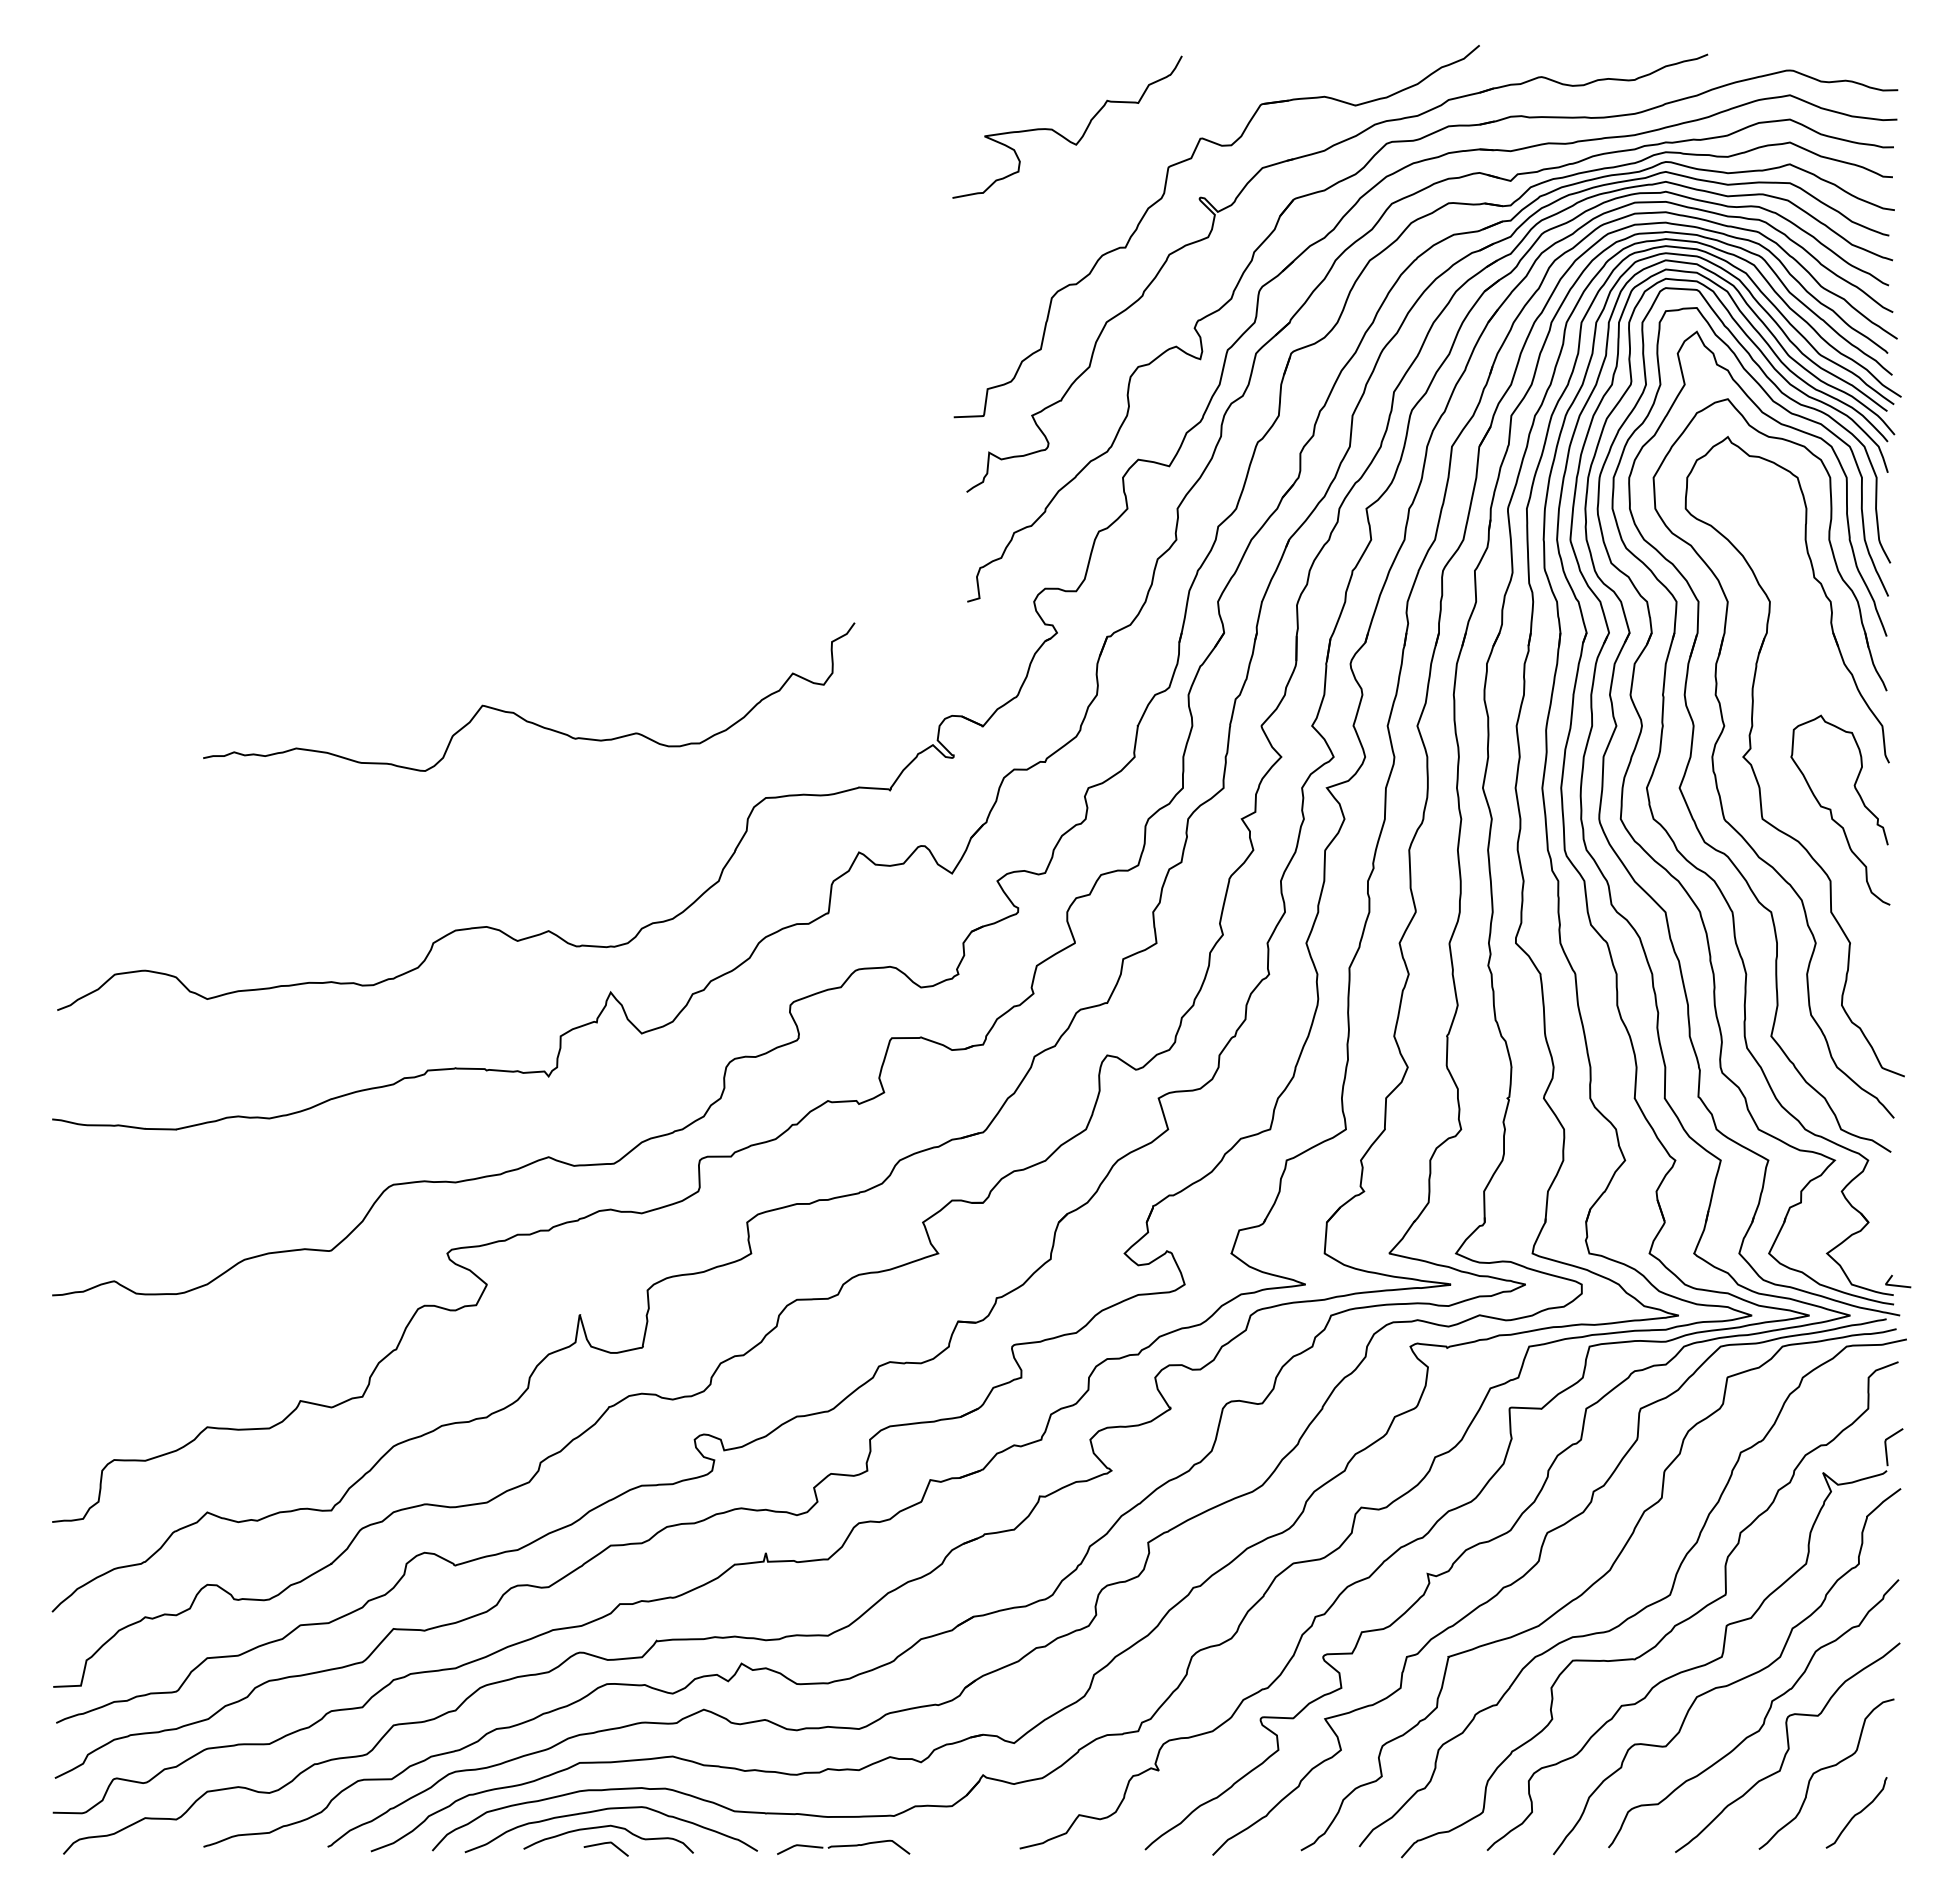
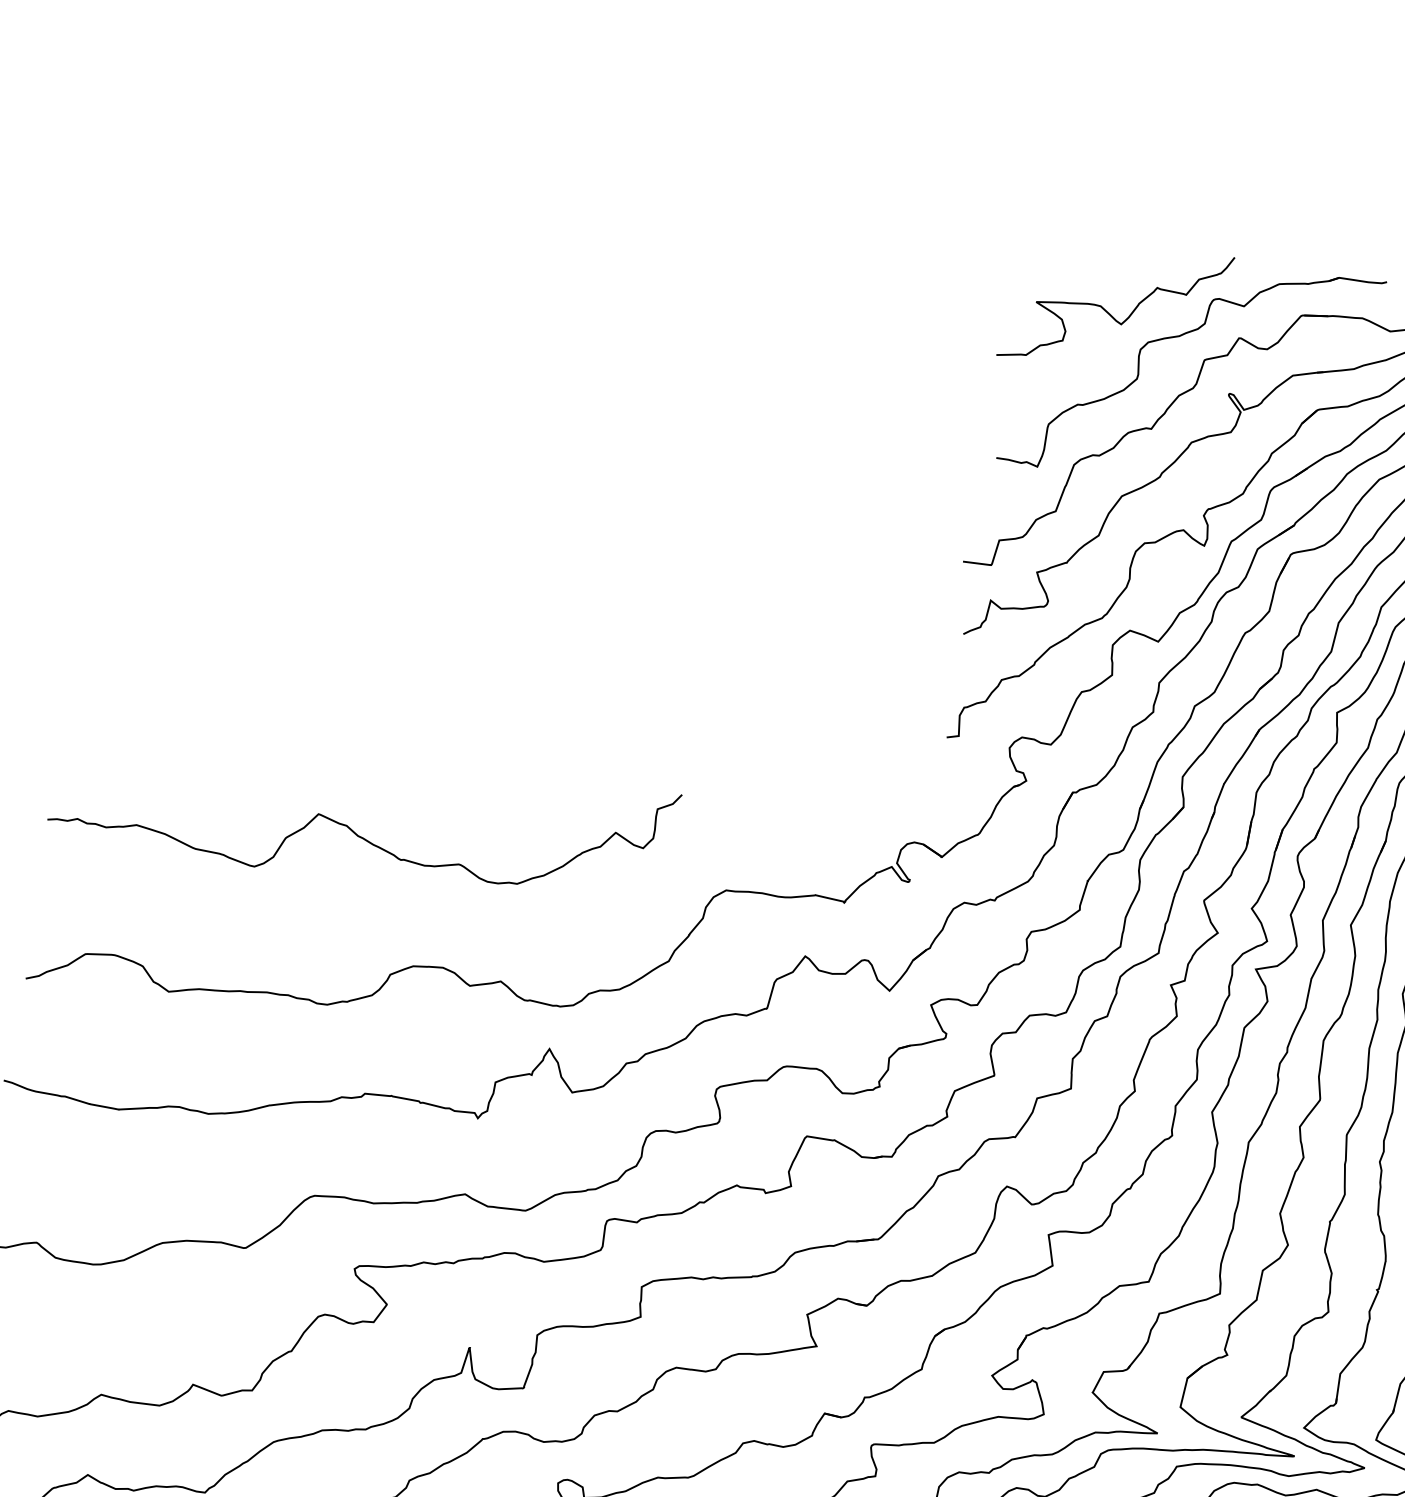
part: (1139, 147) -> (1180, 336), added
curve: (518, 714) -> (351, 828), moved

